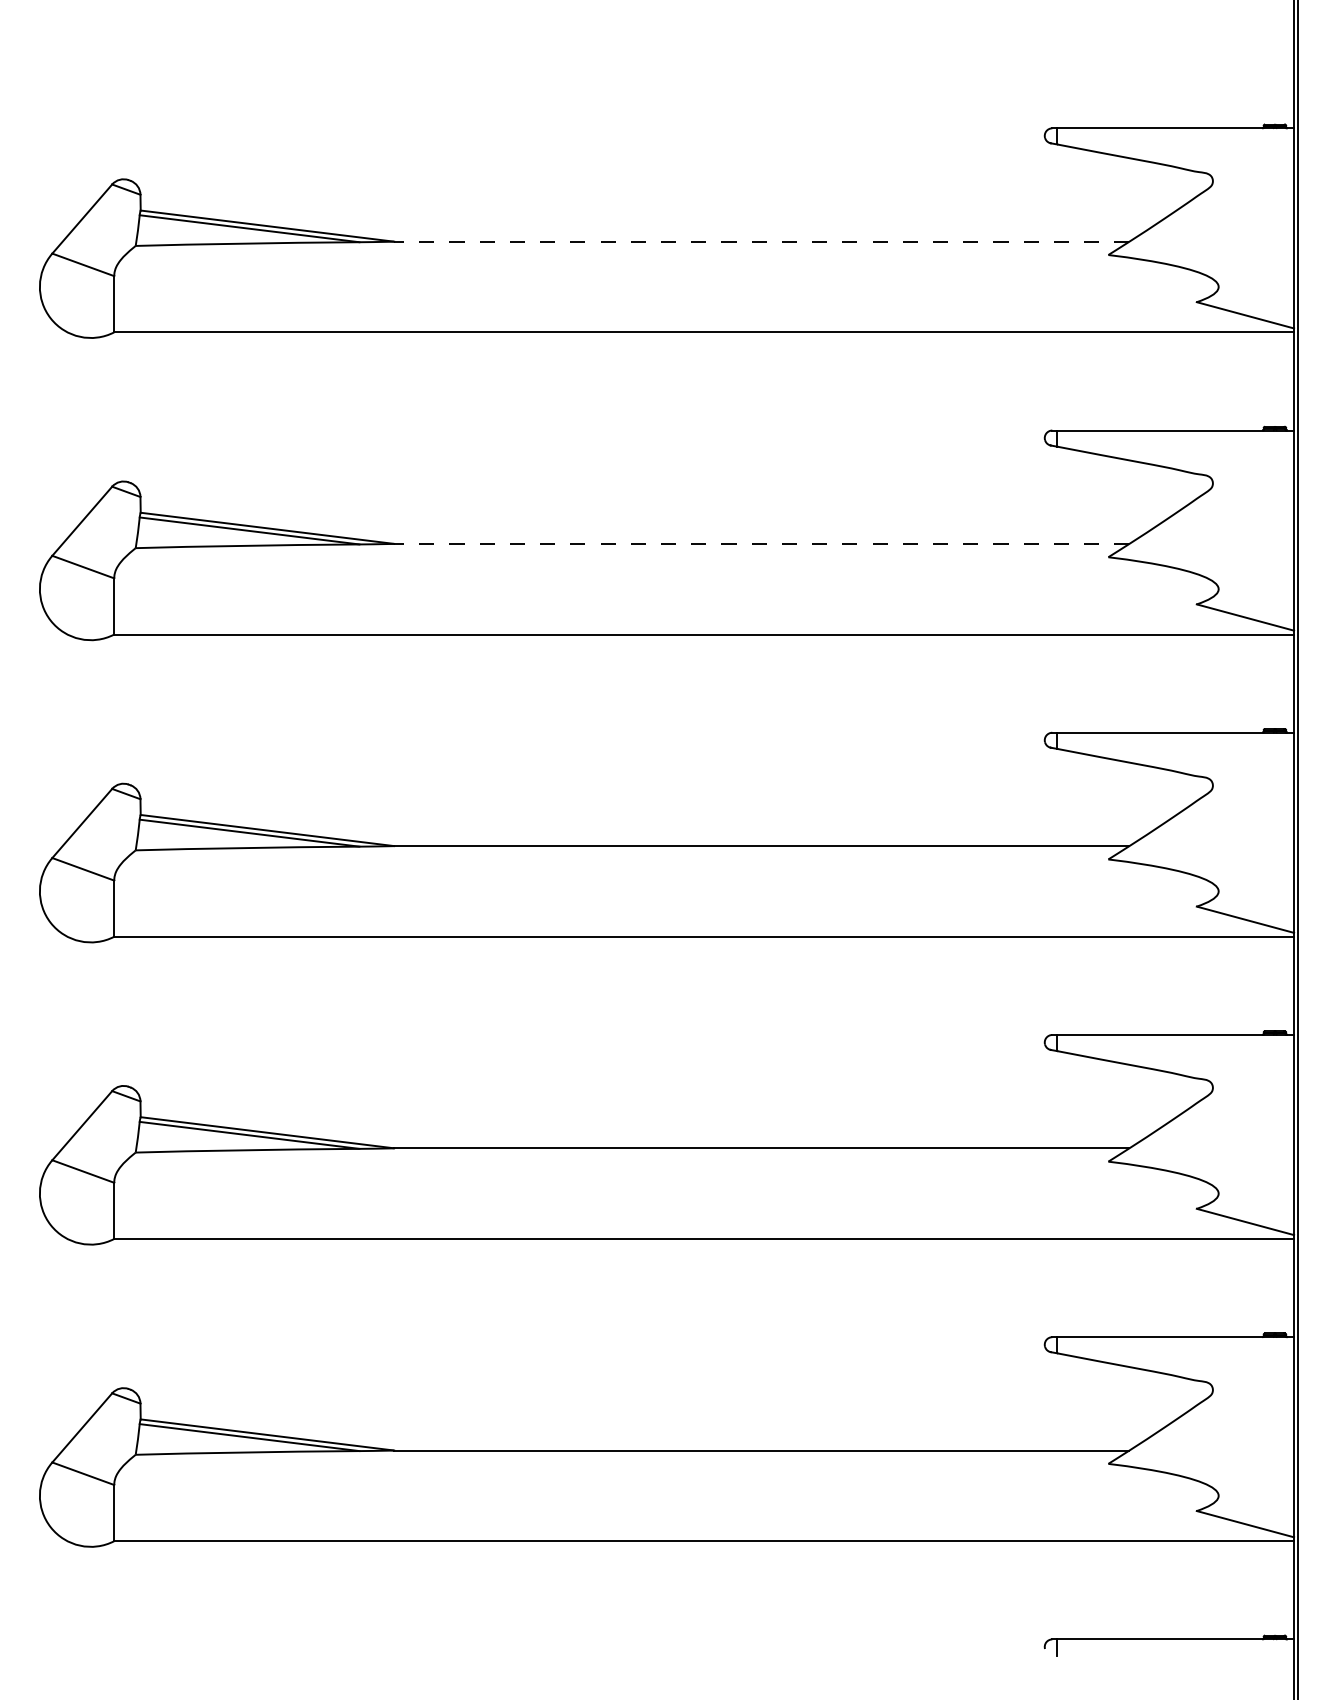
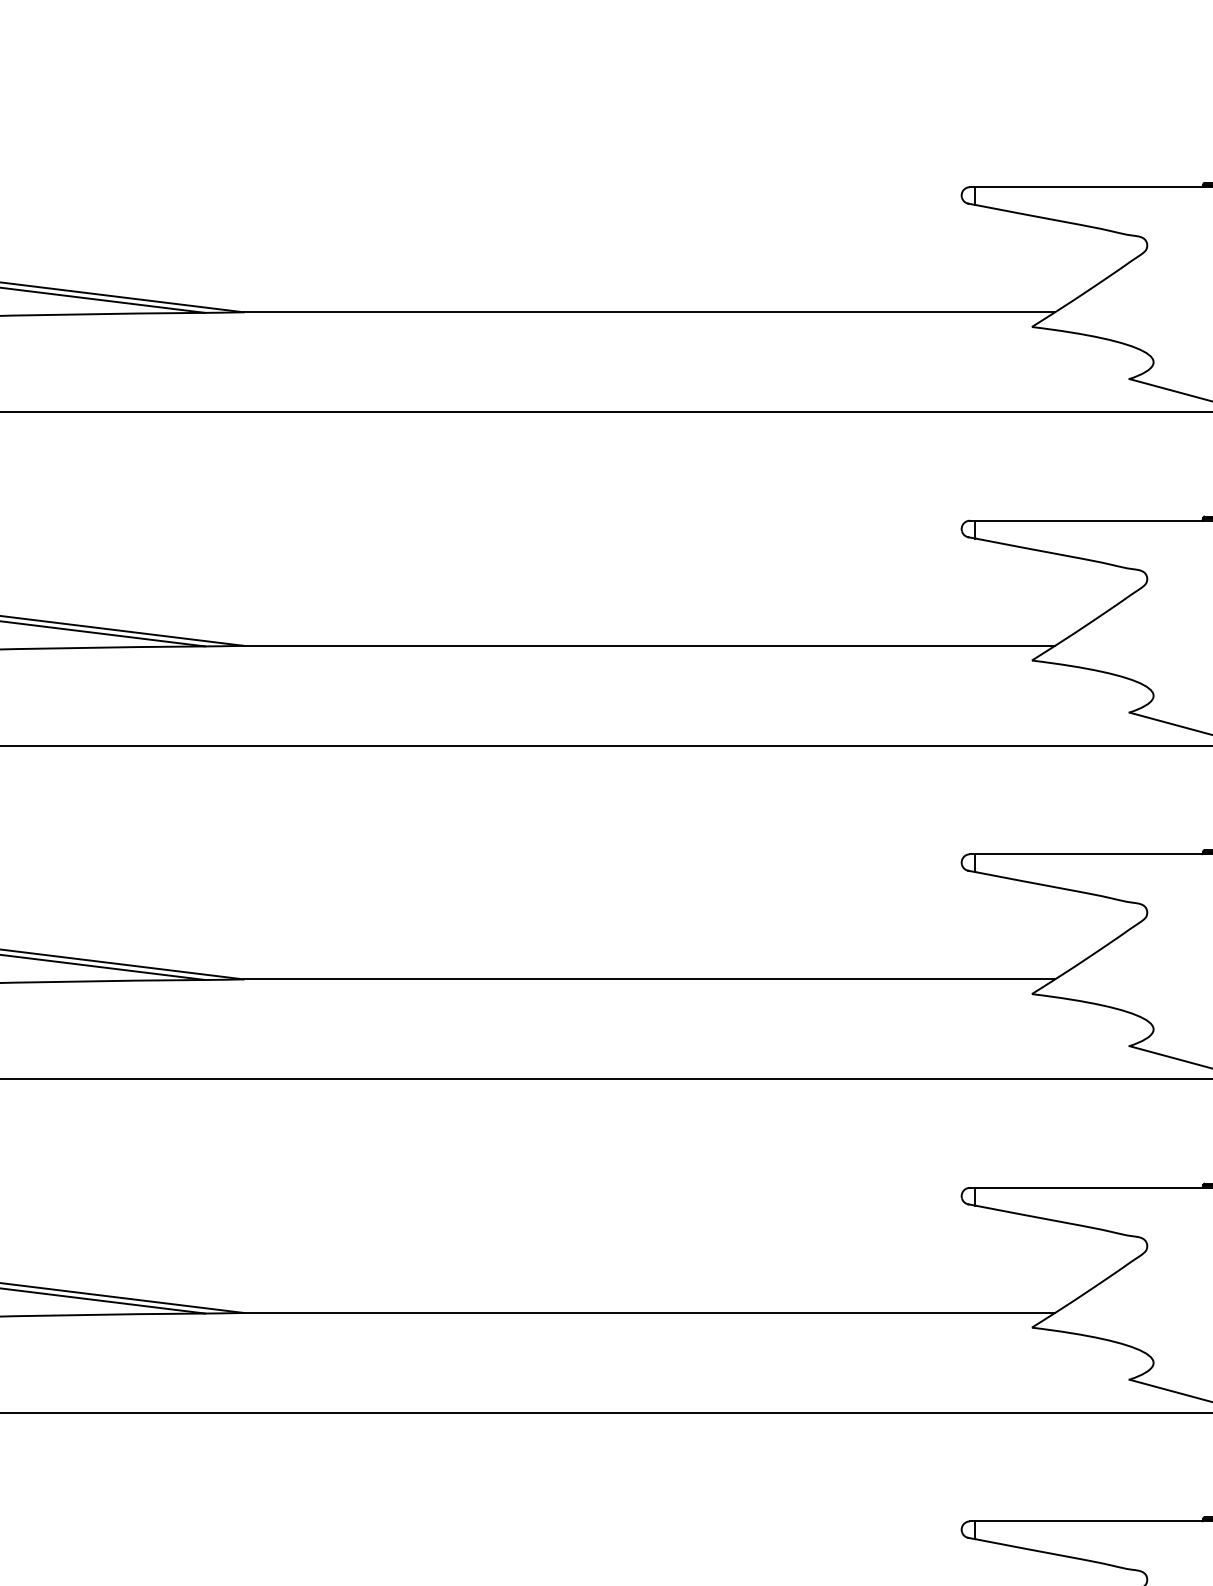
line: (761, 241) -> (649, 312), dashed -> solid
line: (761, 543) -> (649, 645), dashed -> solid

